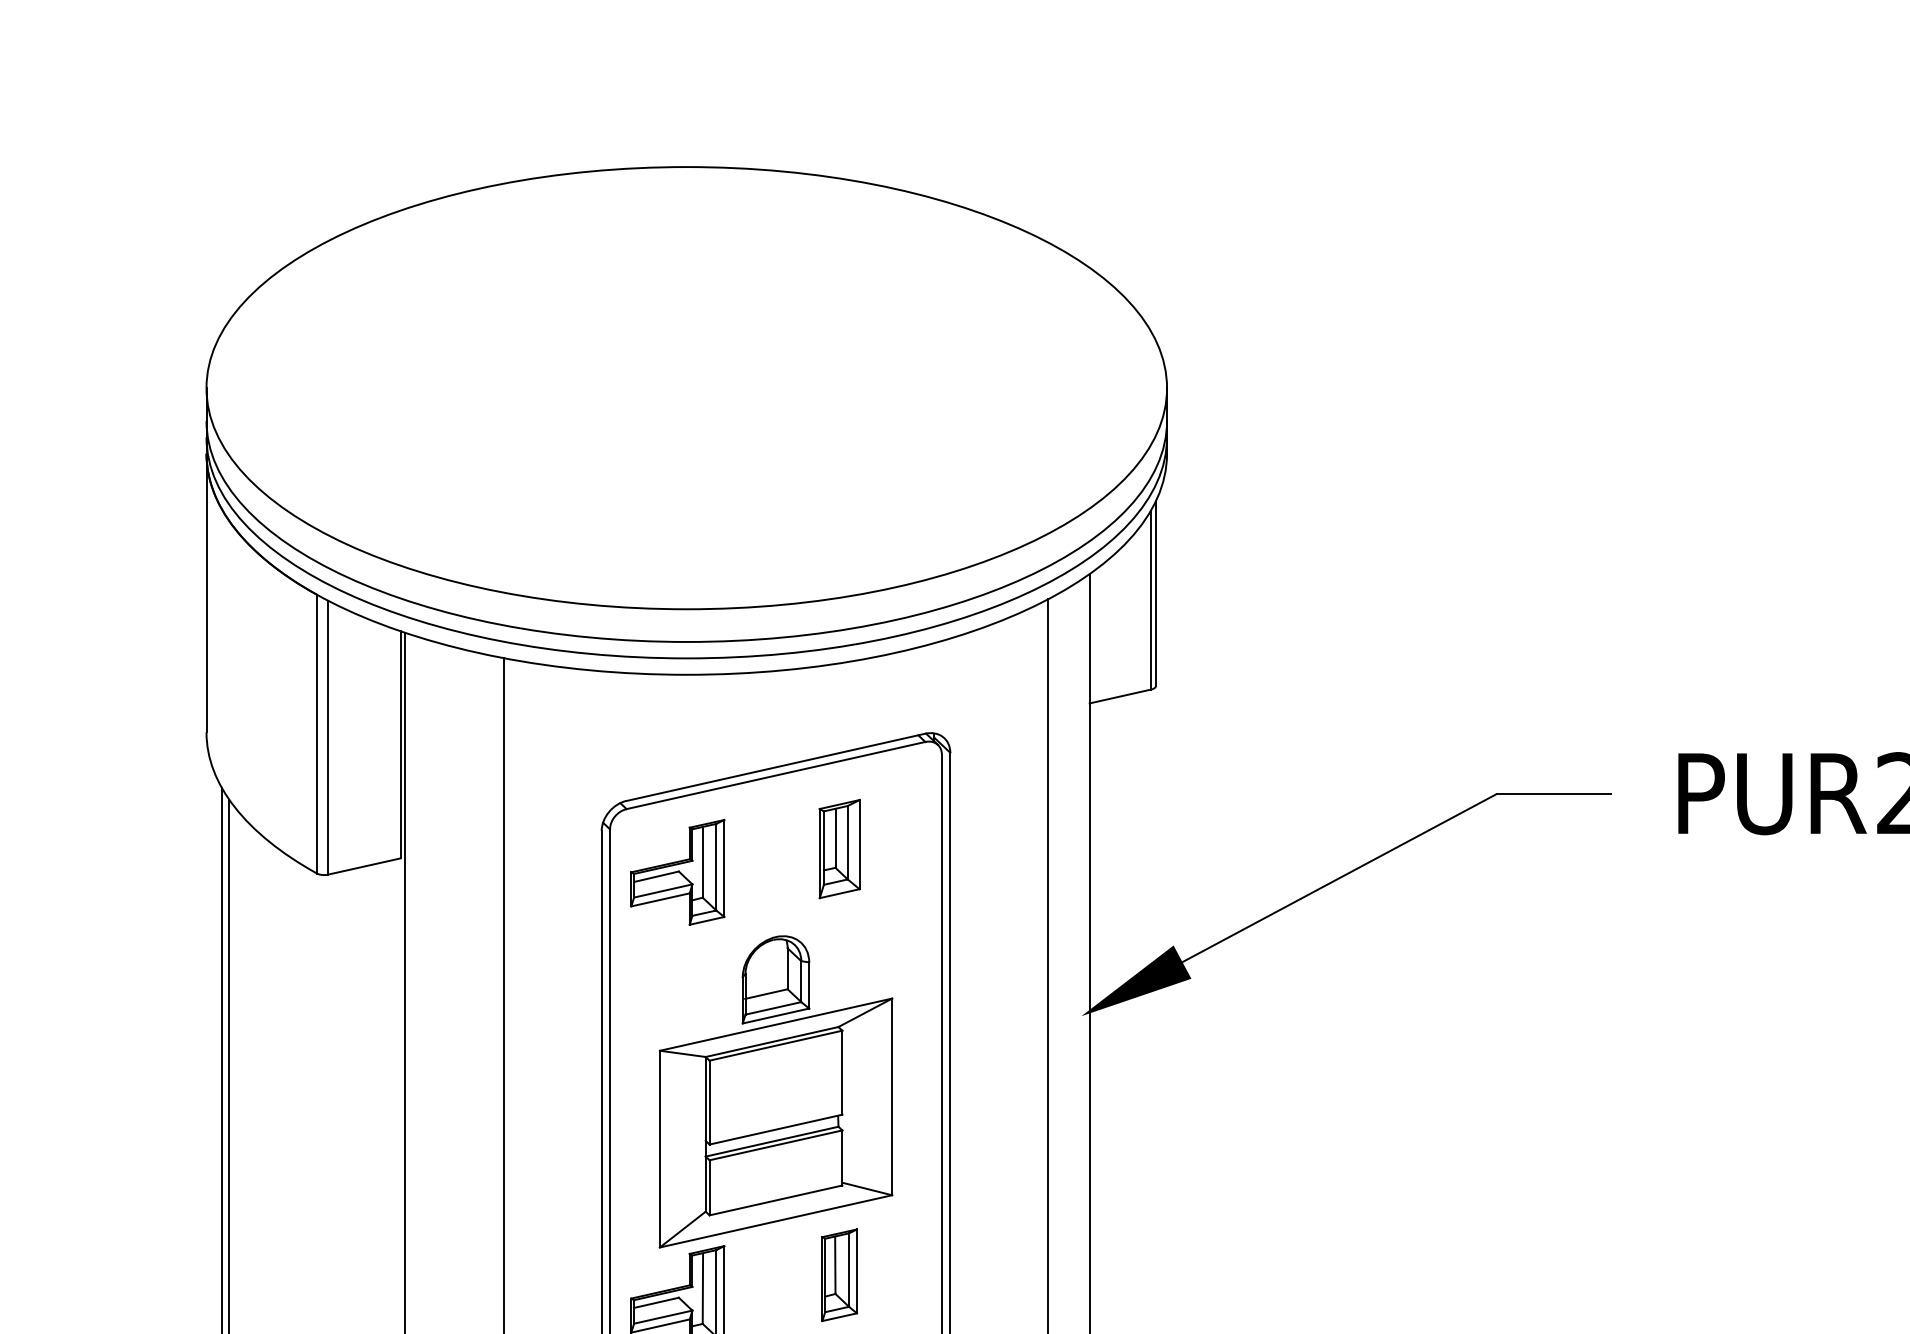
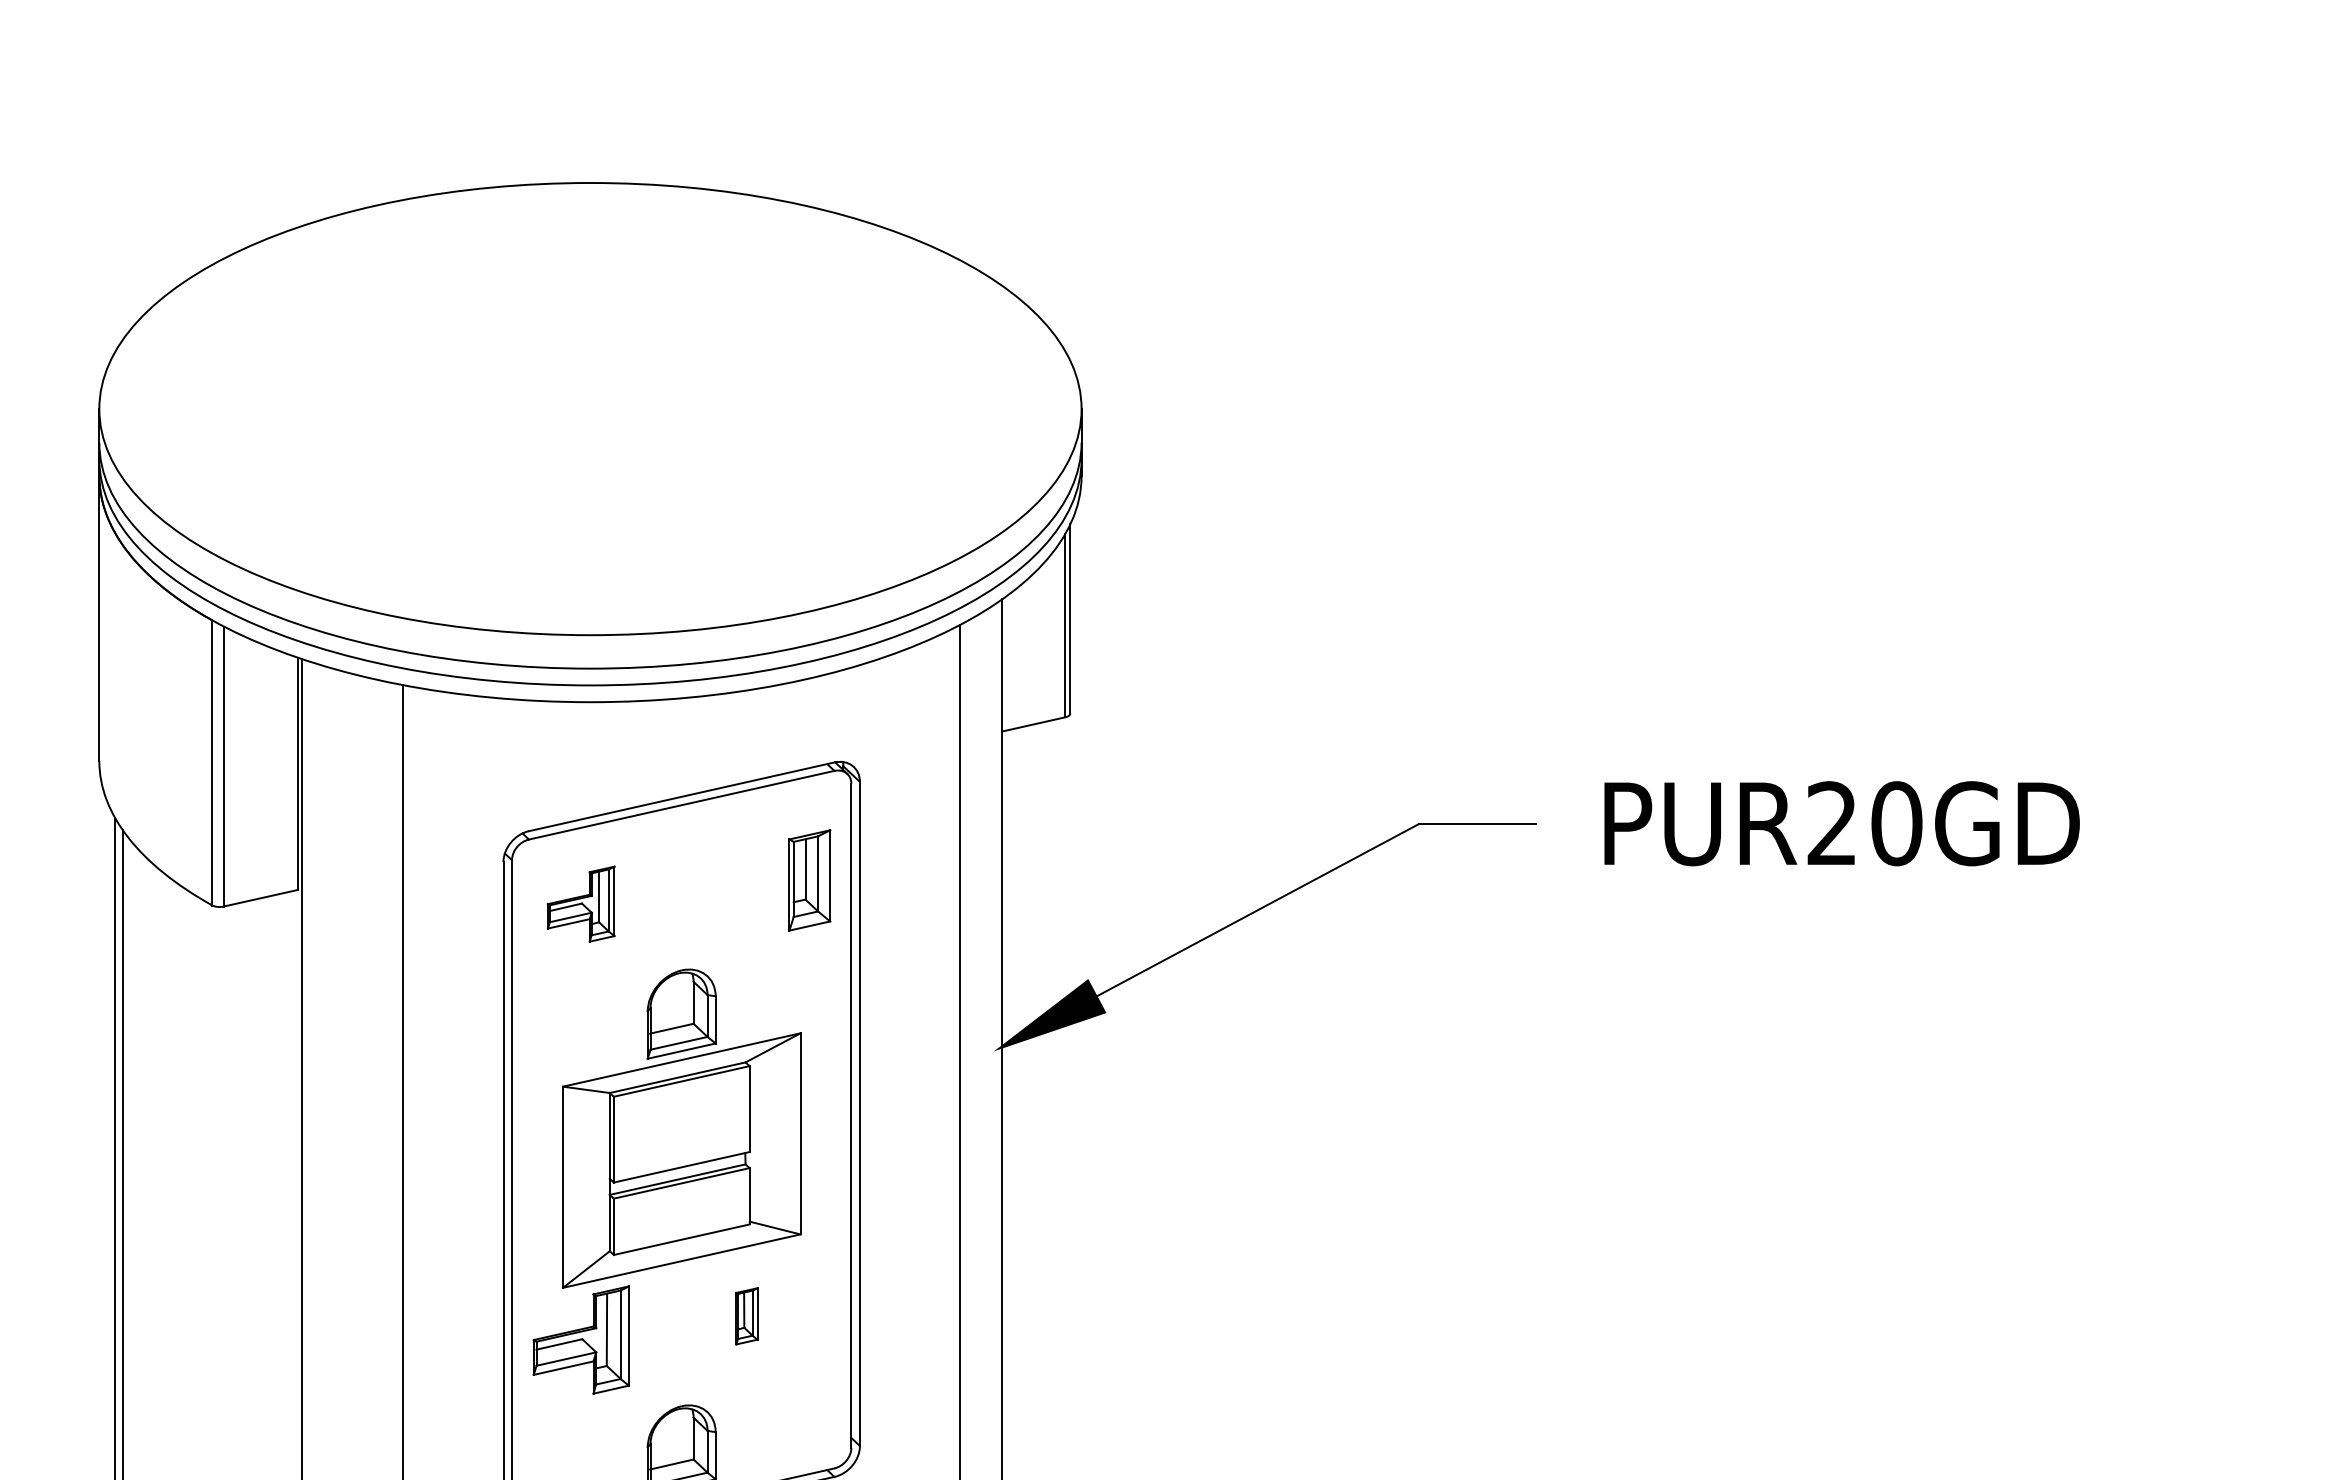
part: (839, 849) -> (809, 880), moved
part: (677, 871) -> (580, 903), size x0.7
part: (839, 1275) -> (746, 1316), size x0.6

